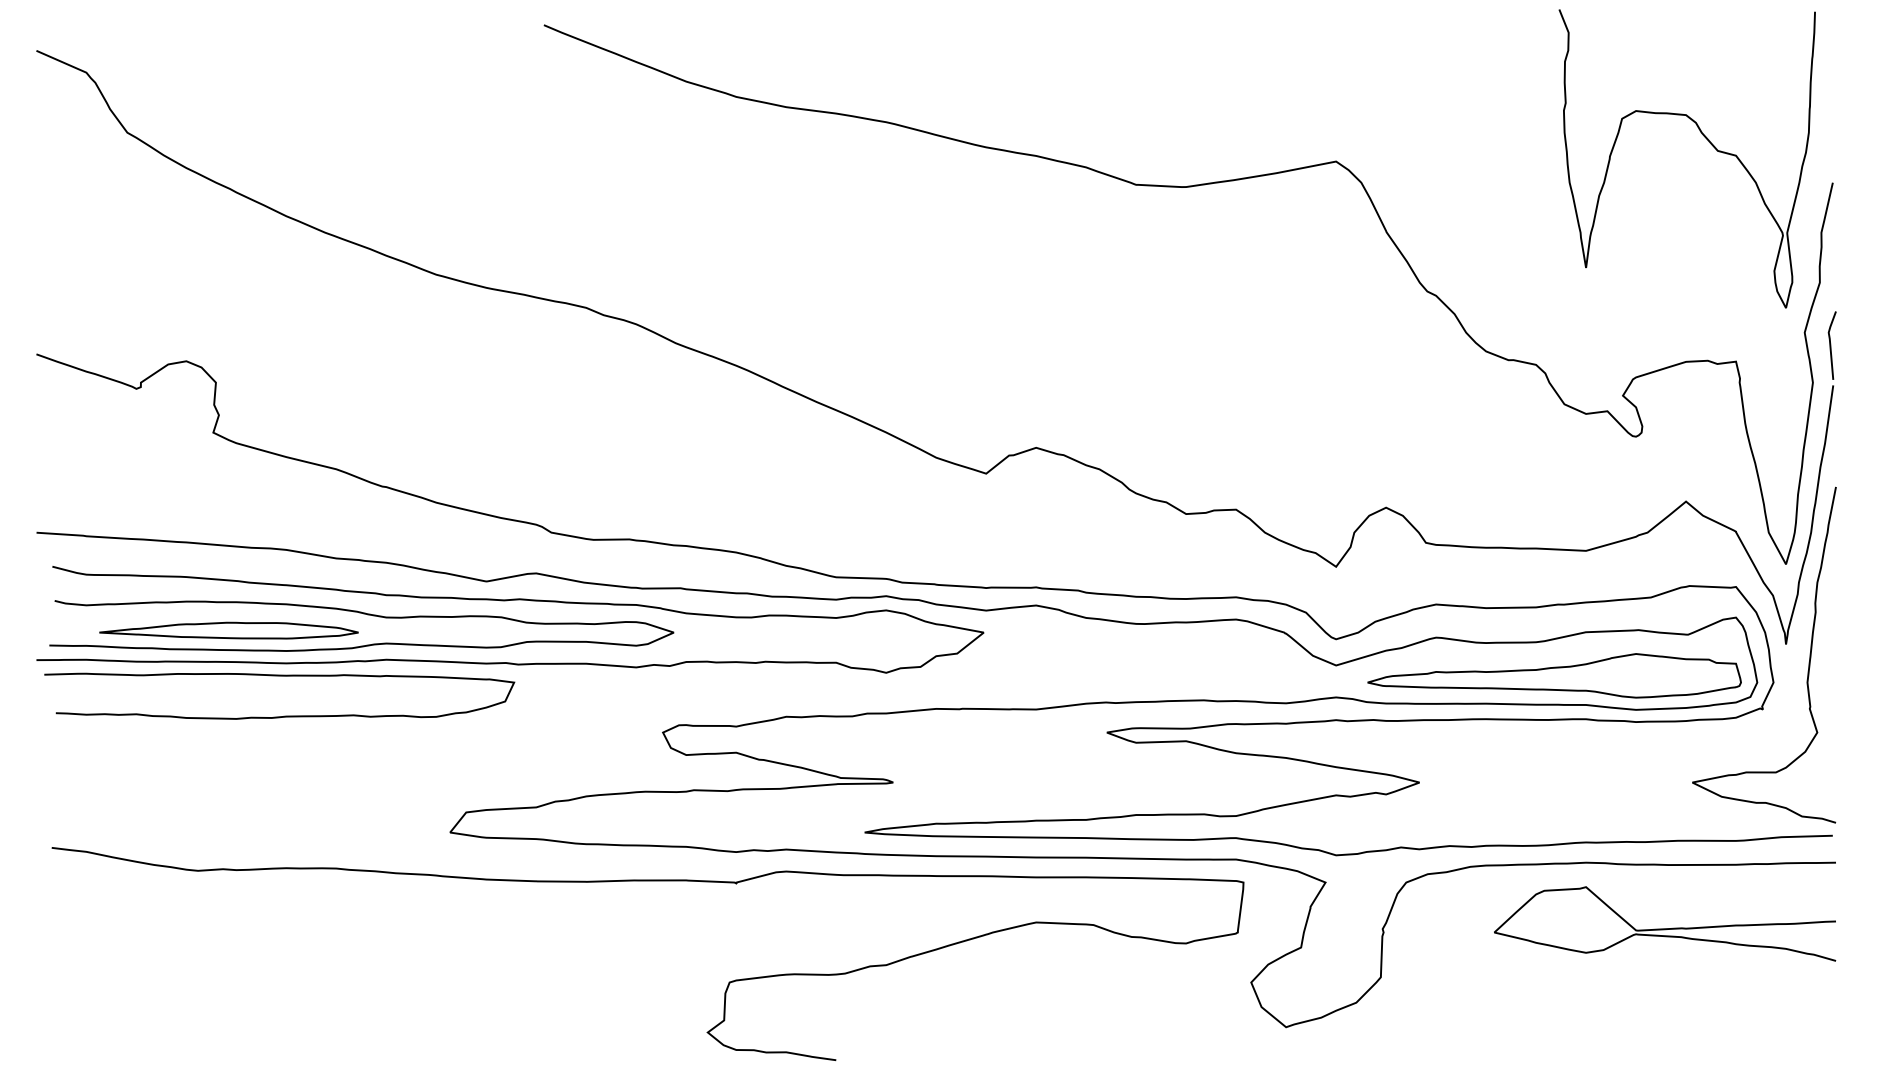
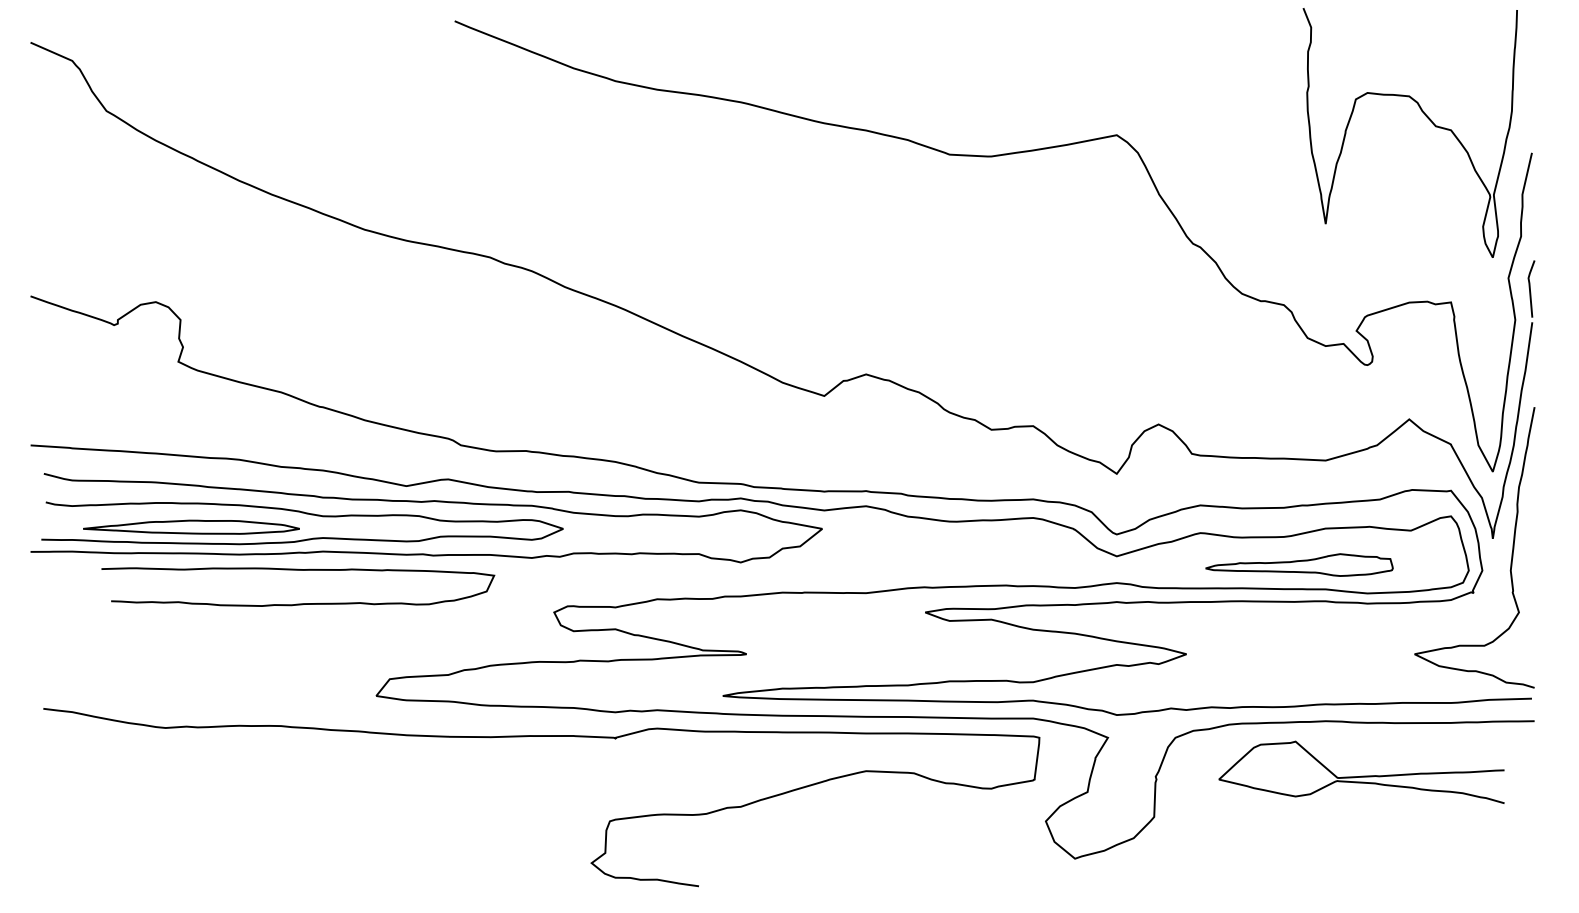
part: (1554, 675) -> (1299, 564), size x0.6
curve: (279, 676) -> (298, 570), moved
curve: (1665, 928) -> (1362, 776), moved

